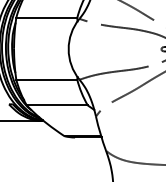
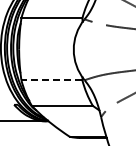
line: (46, 79) -> (51, 80), solid -> dashed

